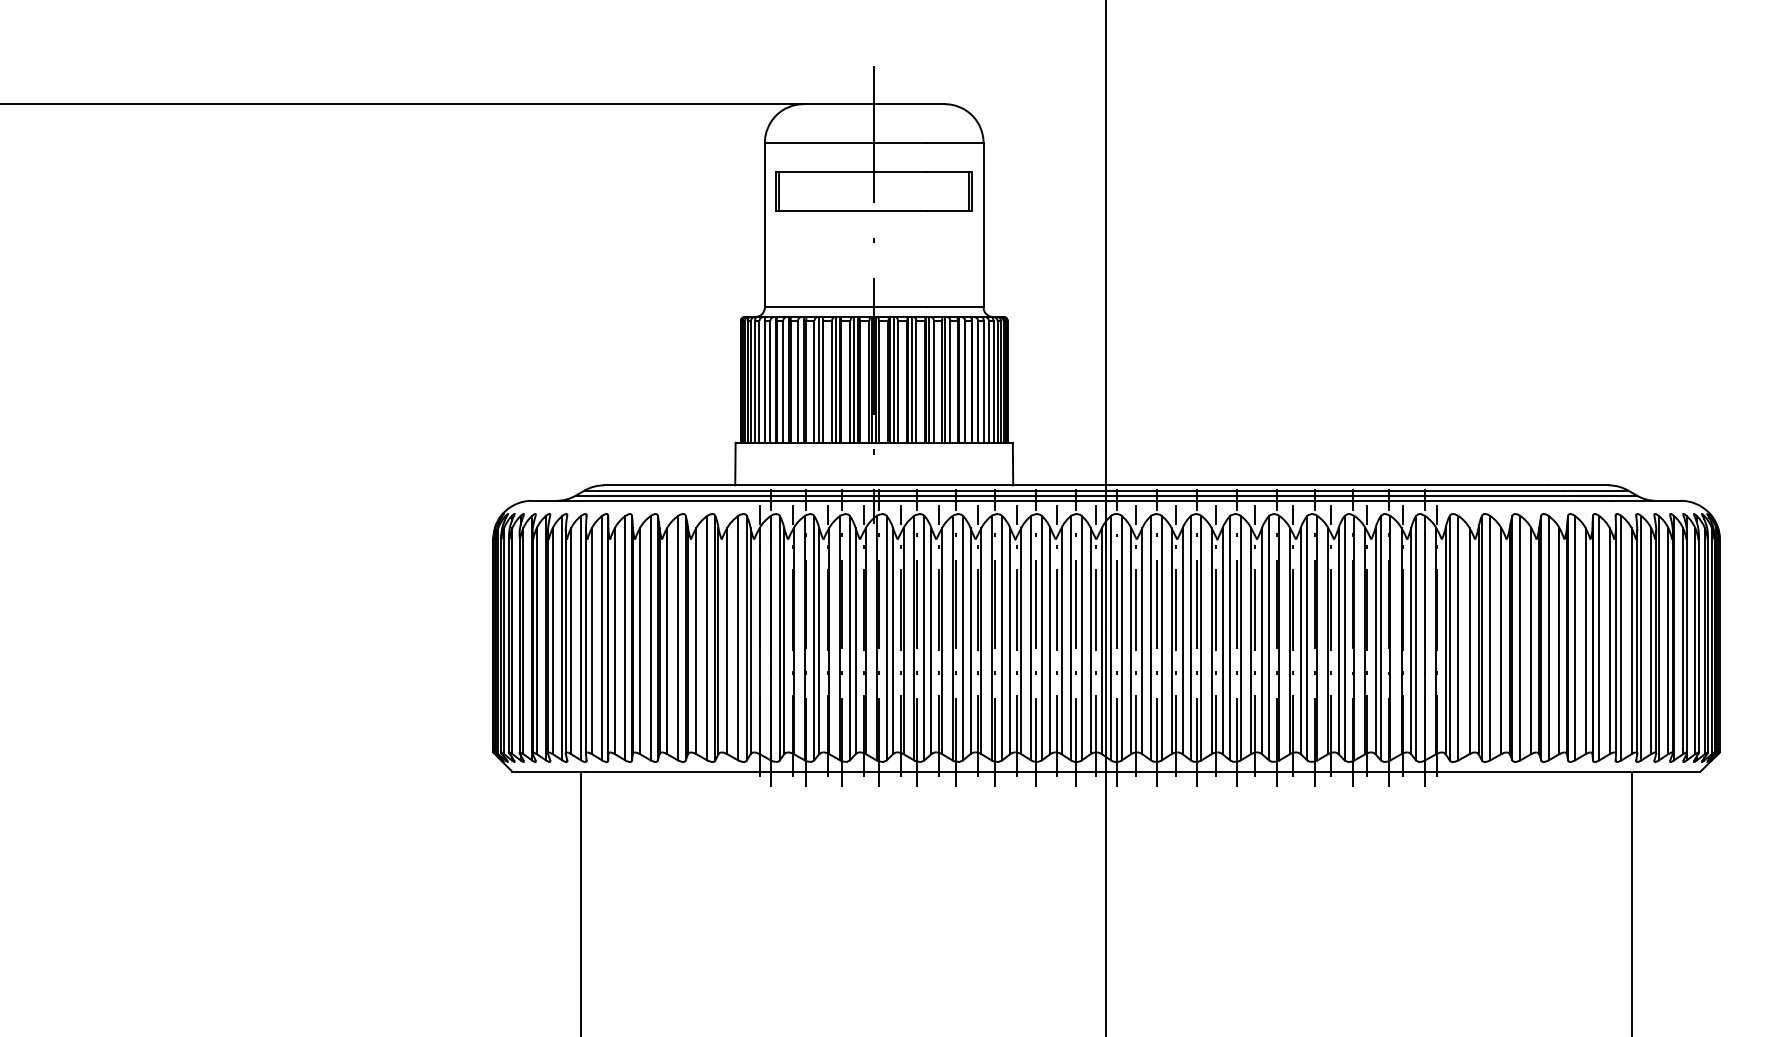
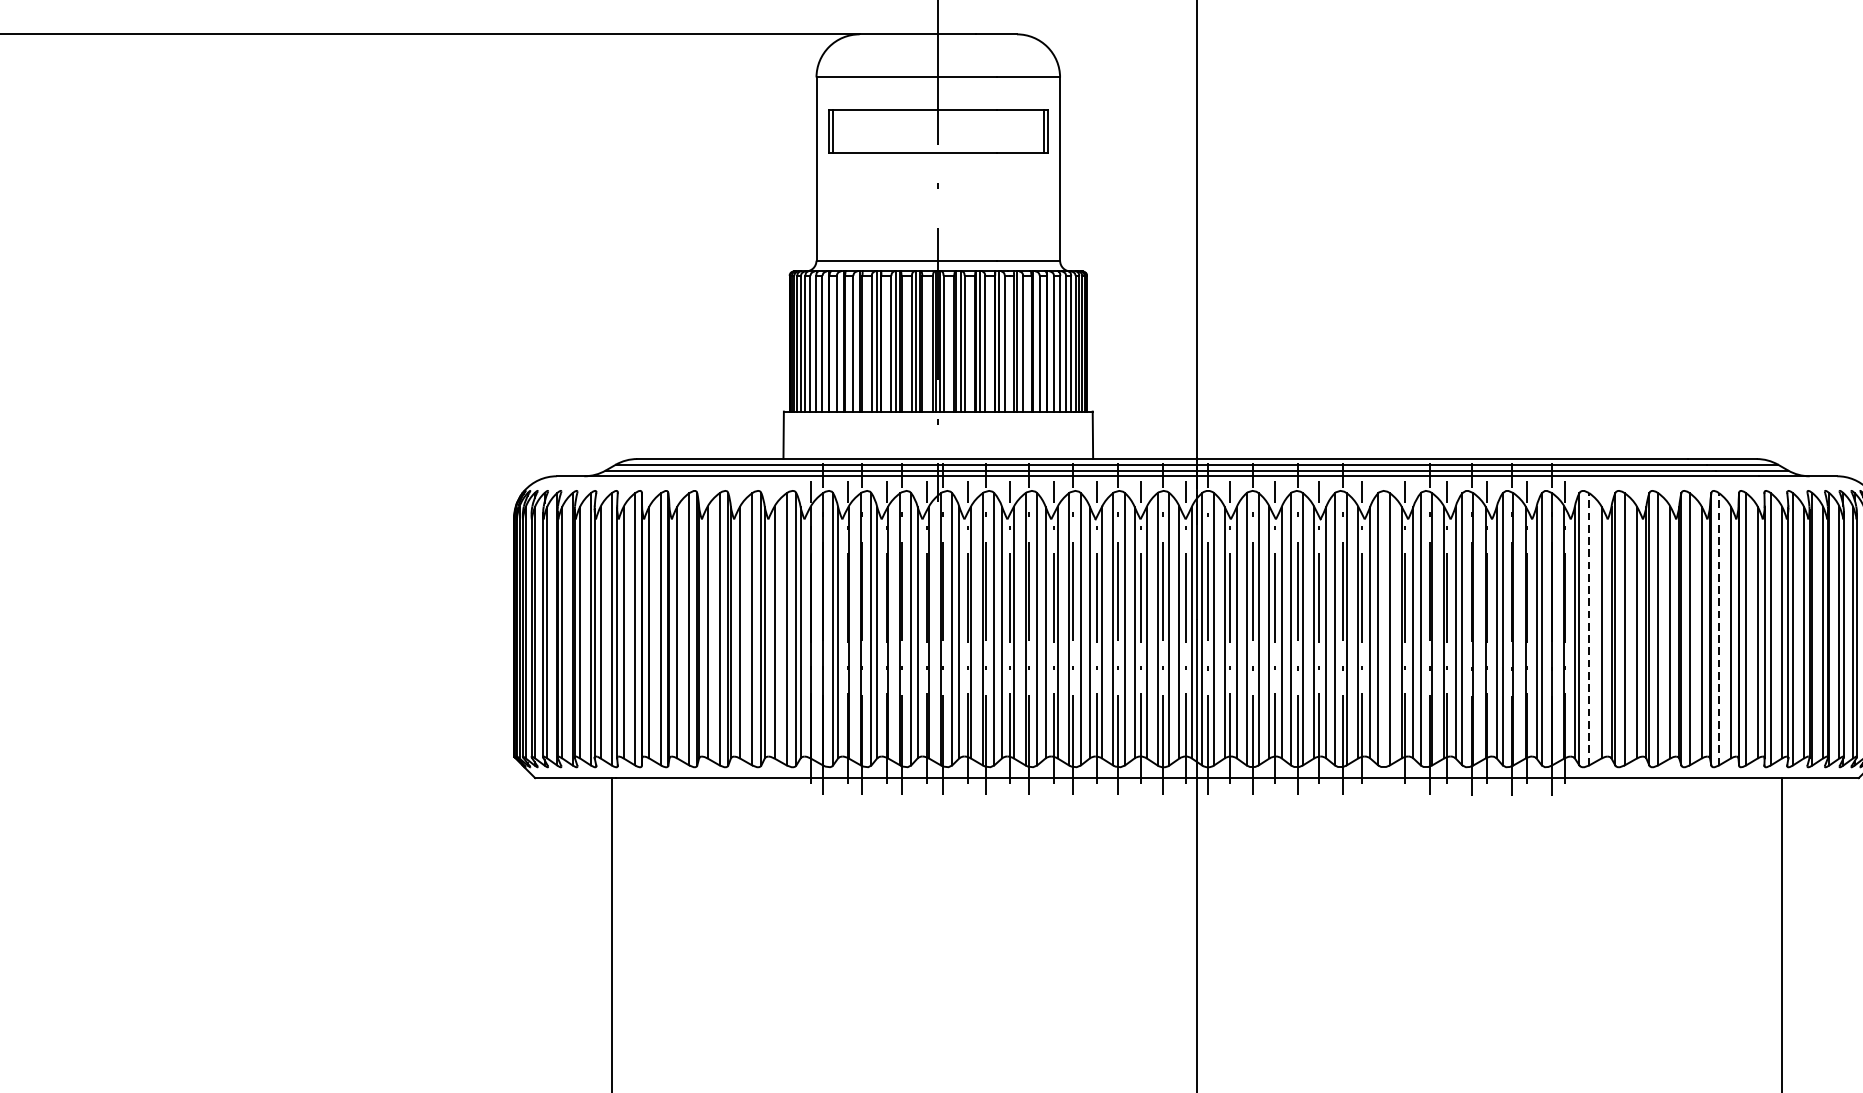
line: (1276, 637) -> (1386, 628), removed
line: (1458, 637) -> (1589, 628), solid -> dashed
line: (1574, 637) -> (1718, 628), solid -> dashed

